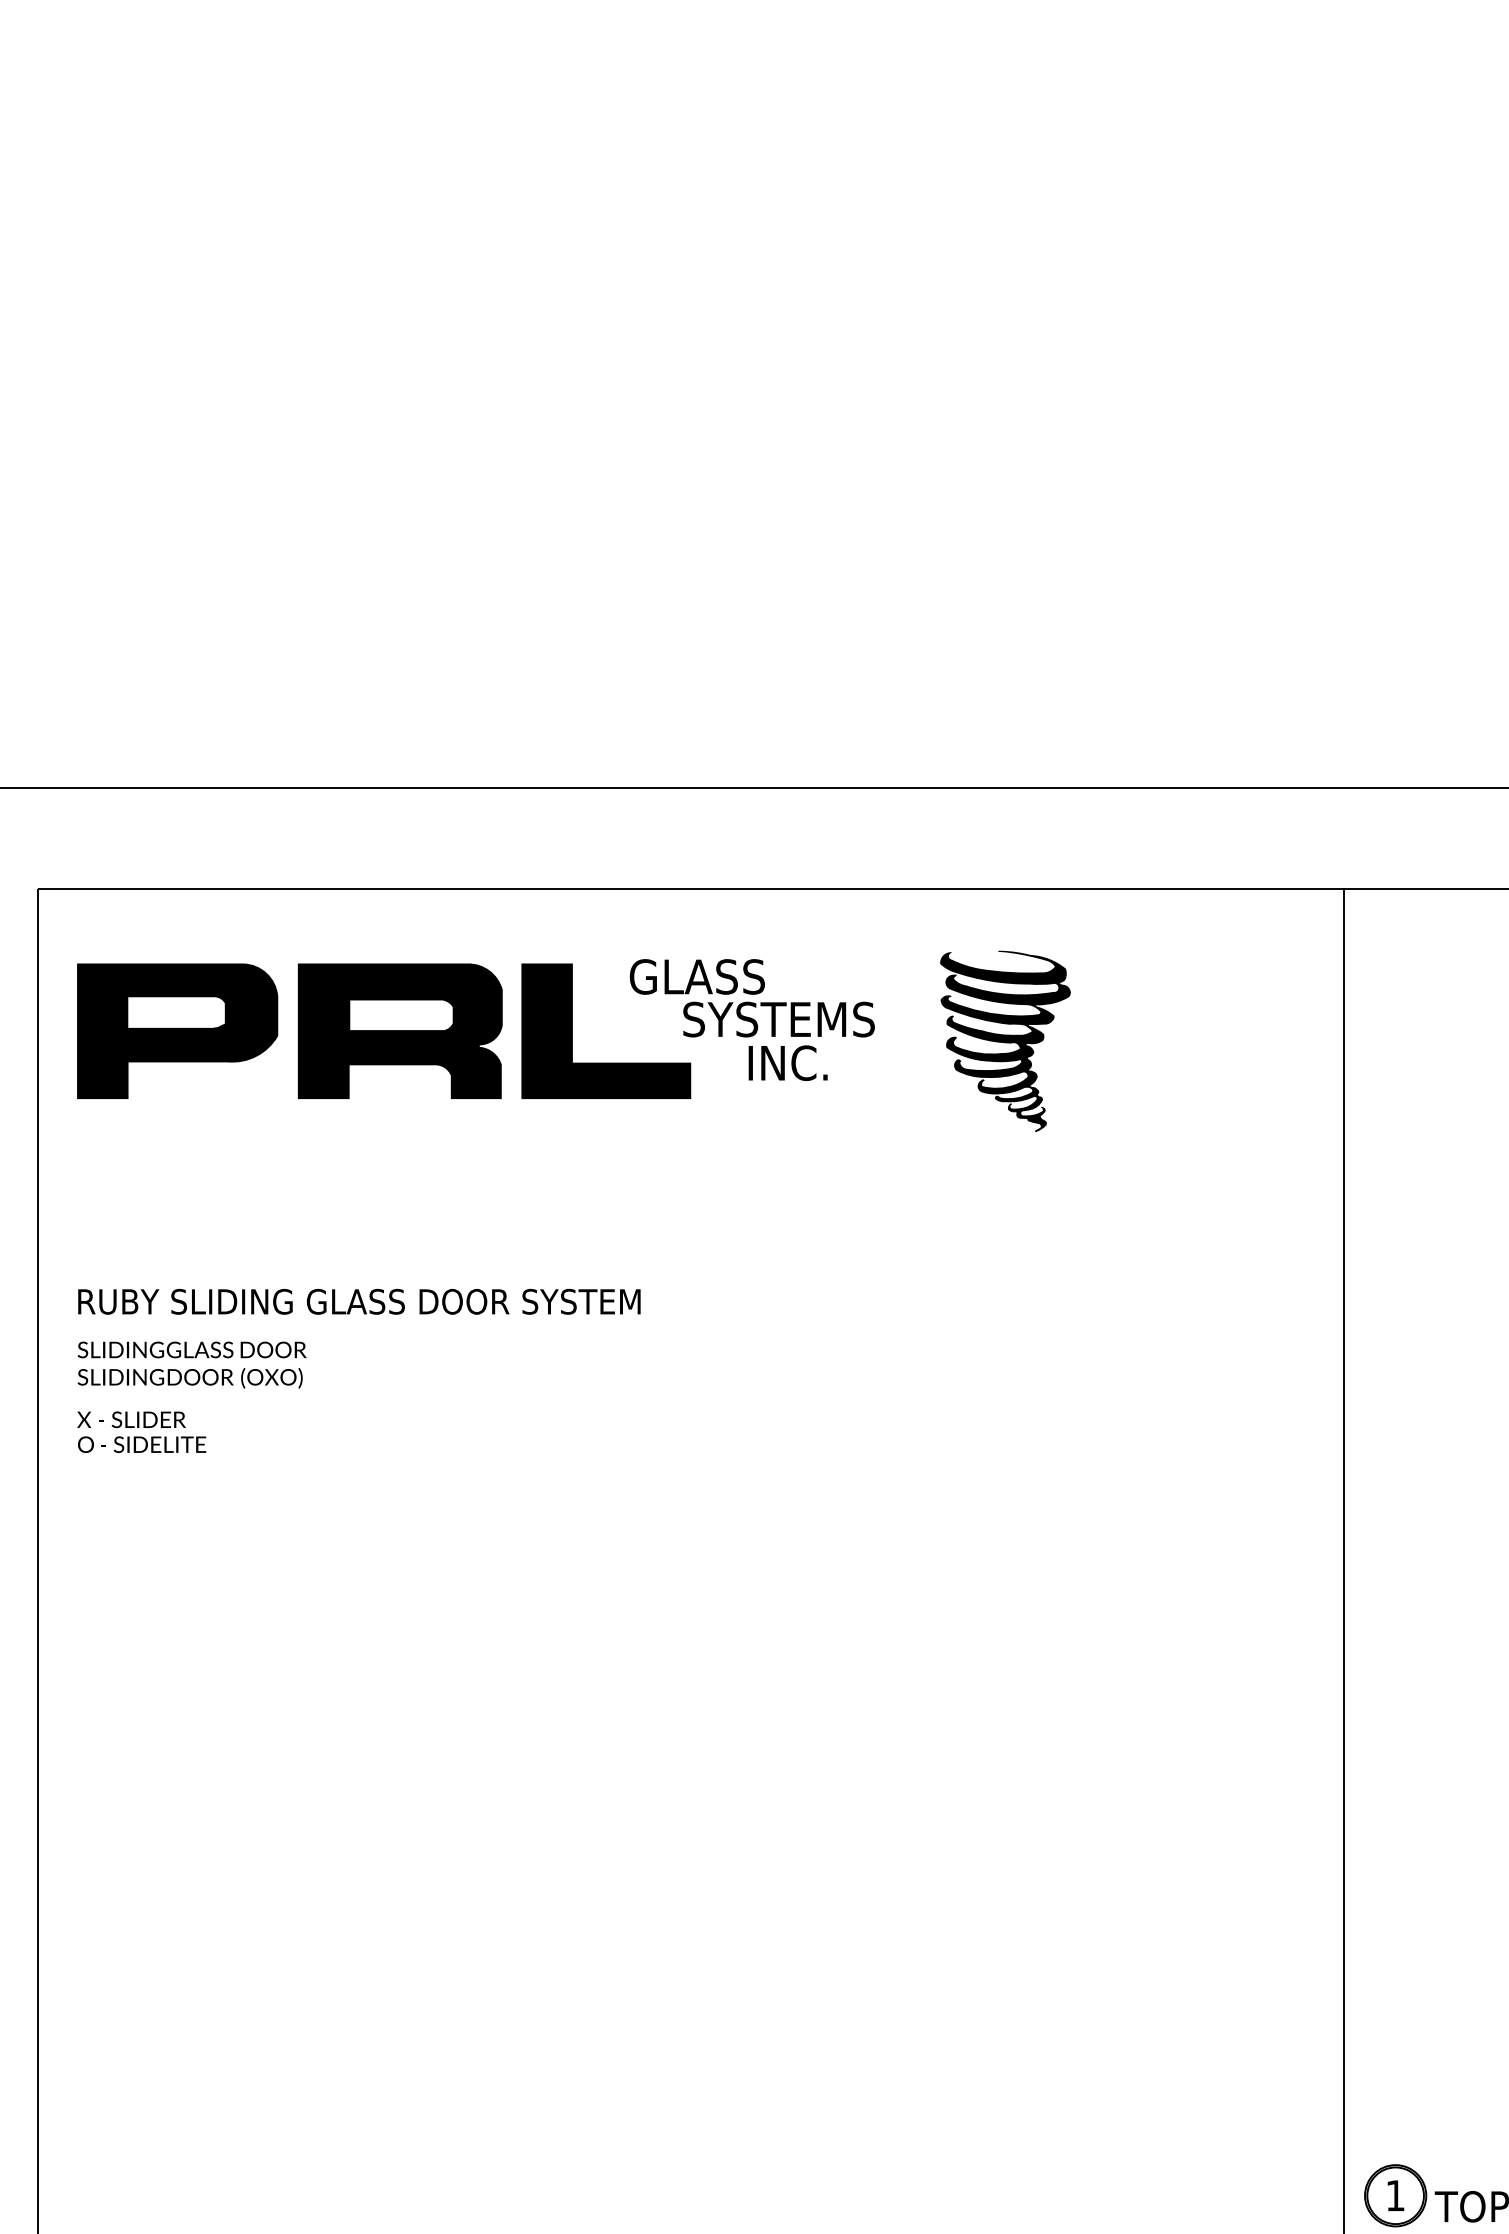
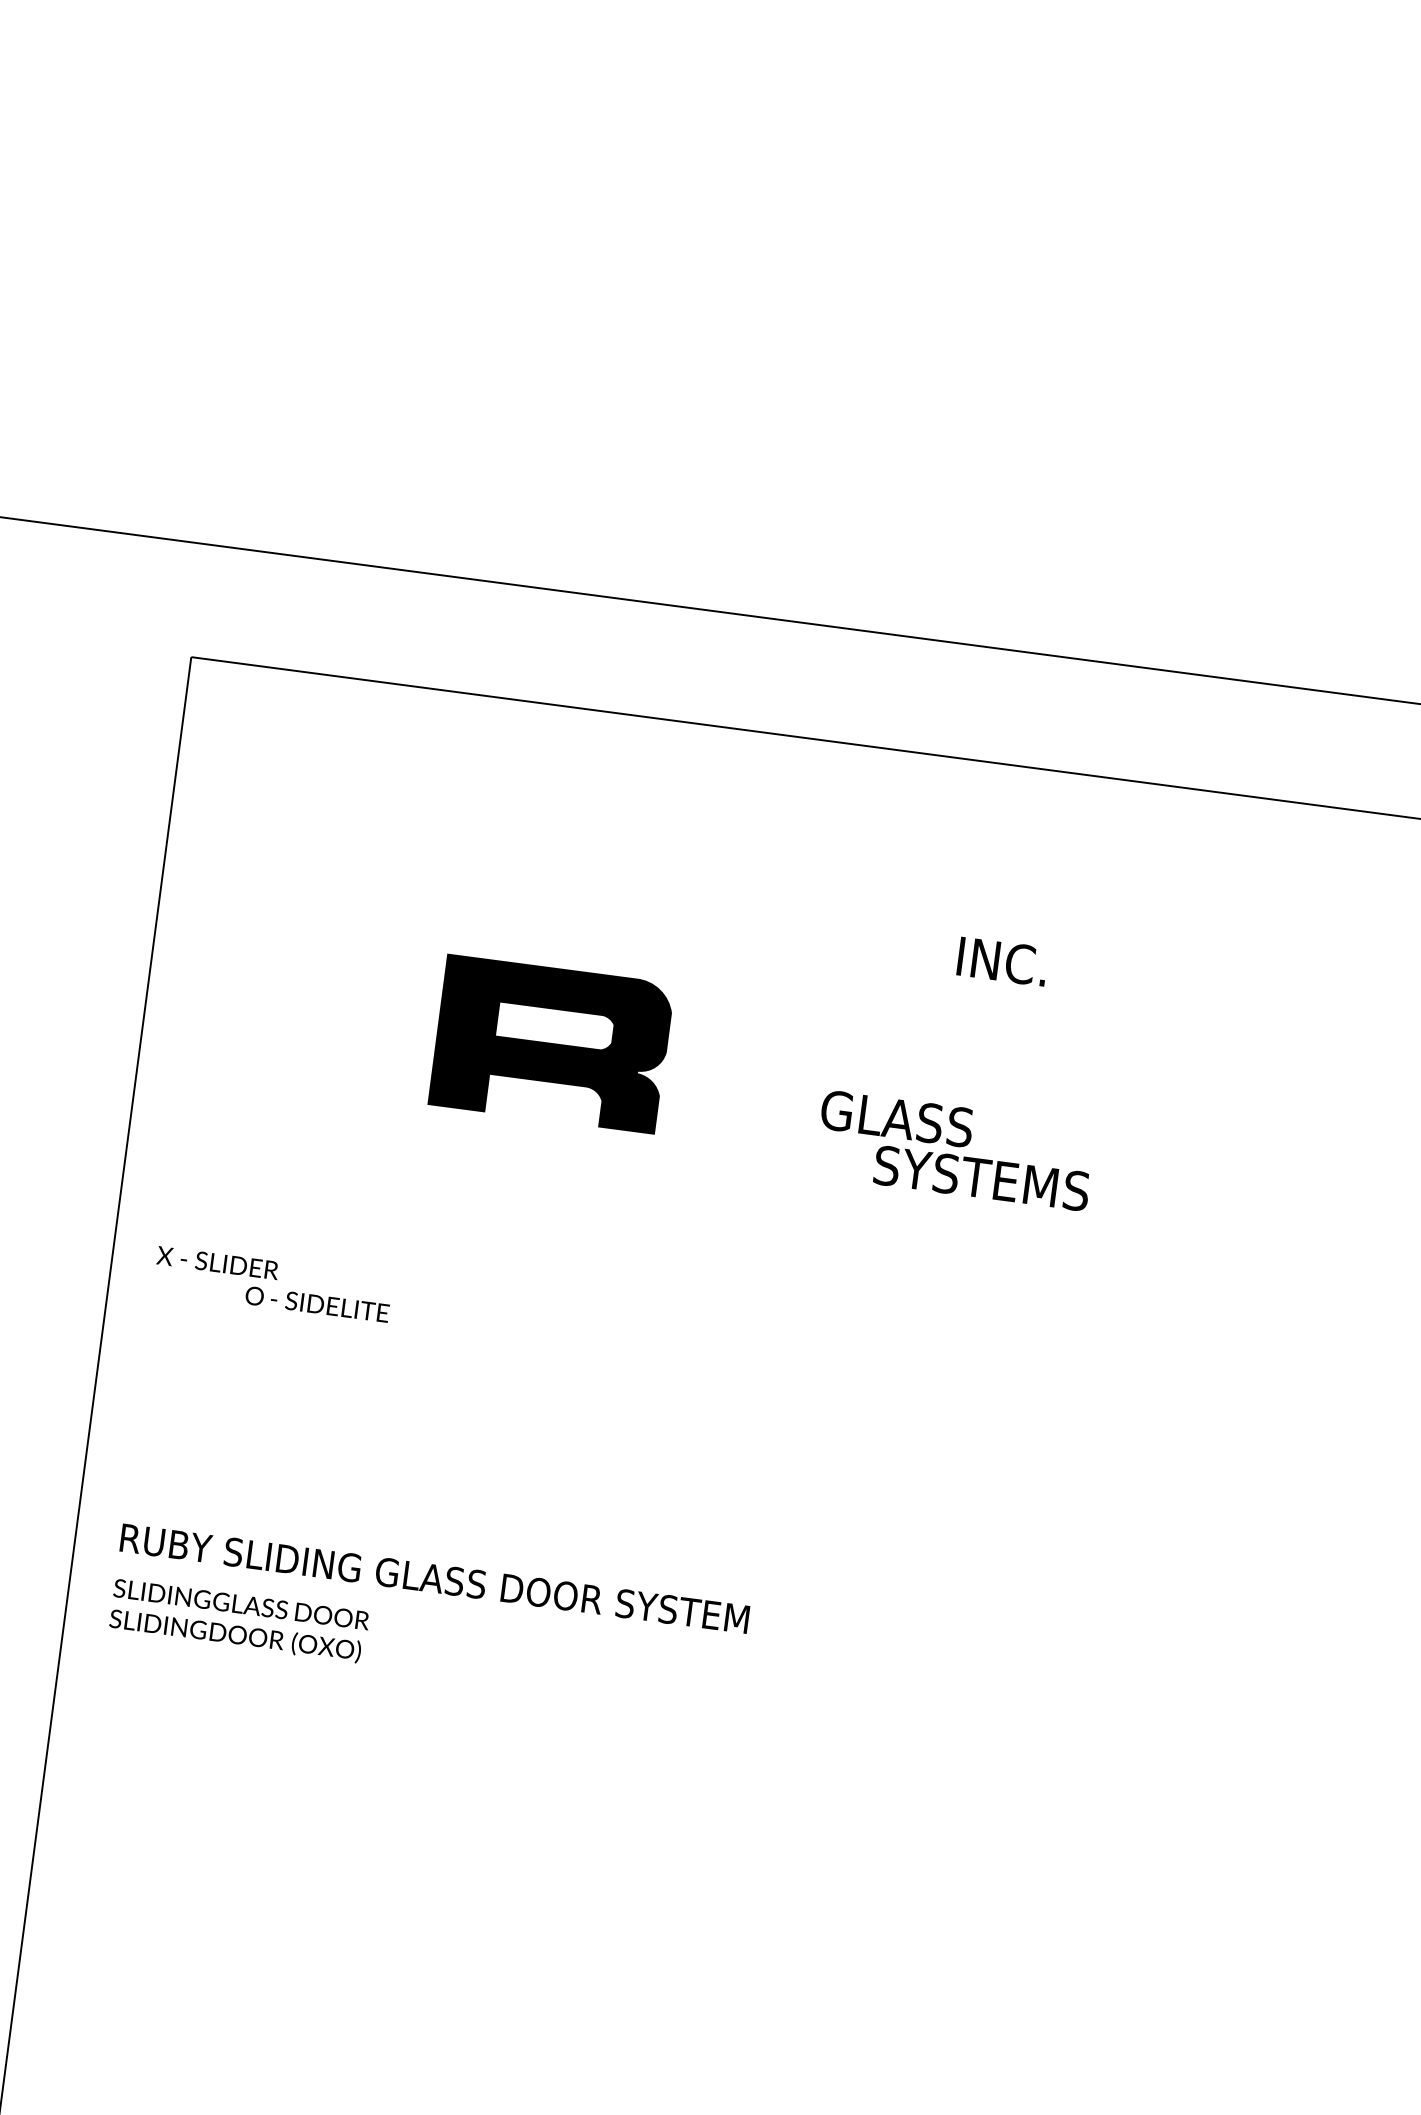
text: (751, 998) -> (954, 1150), moved
part: (177, 1030) -> (326, 835), removed
part: (399, 1030) -> (550, 1043), moved
fill: (606, 1031) -> (804, 899), removed
fill: (1005, 1041) -> (1248, 969), removed
text: (359, 1301) -> (434, 1578), moved
text: (191, 1364) -> (238, 1620), moved
text: (142, 1444) -> (317, 1304), moved

